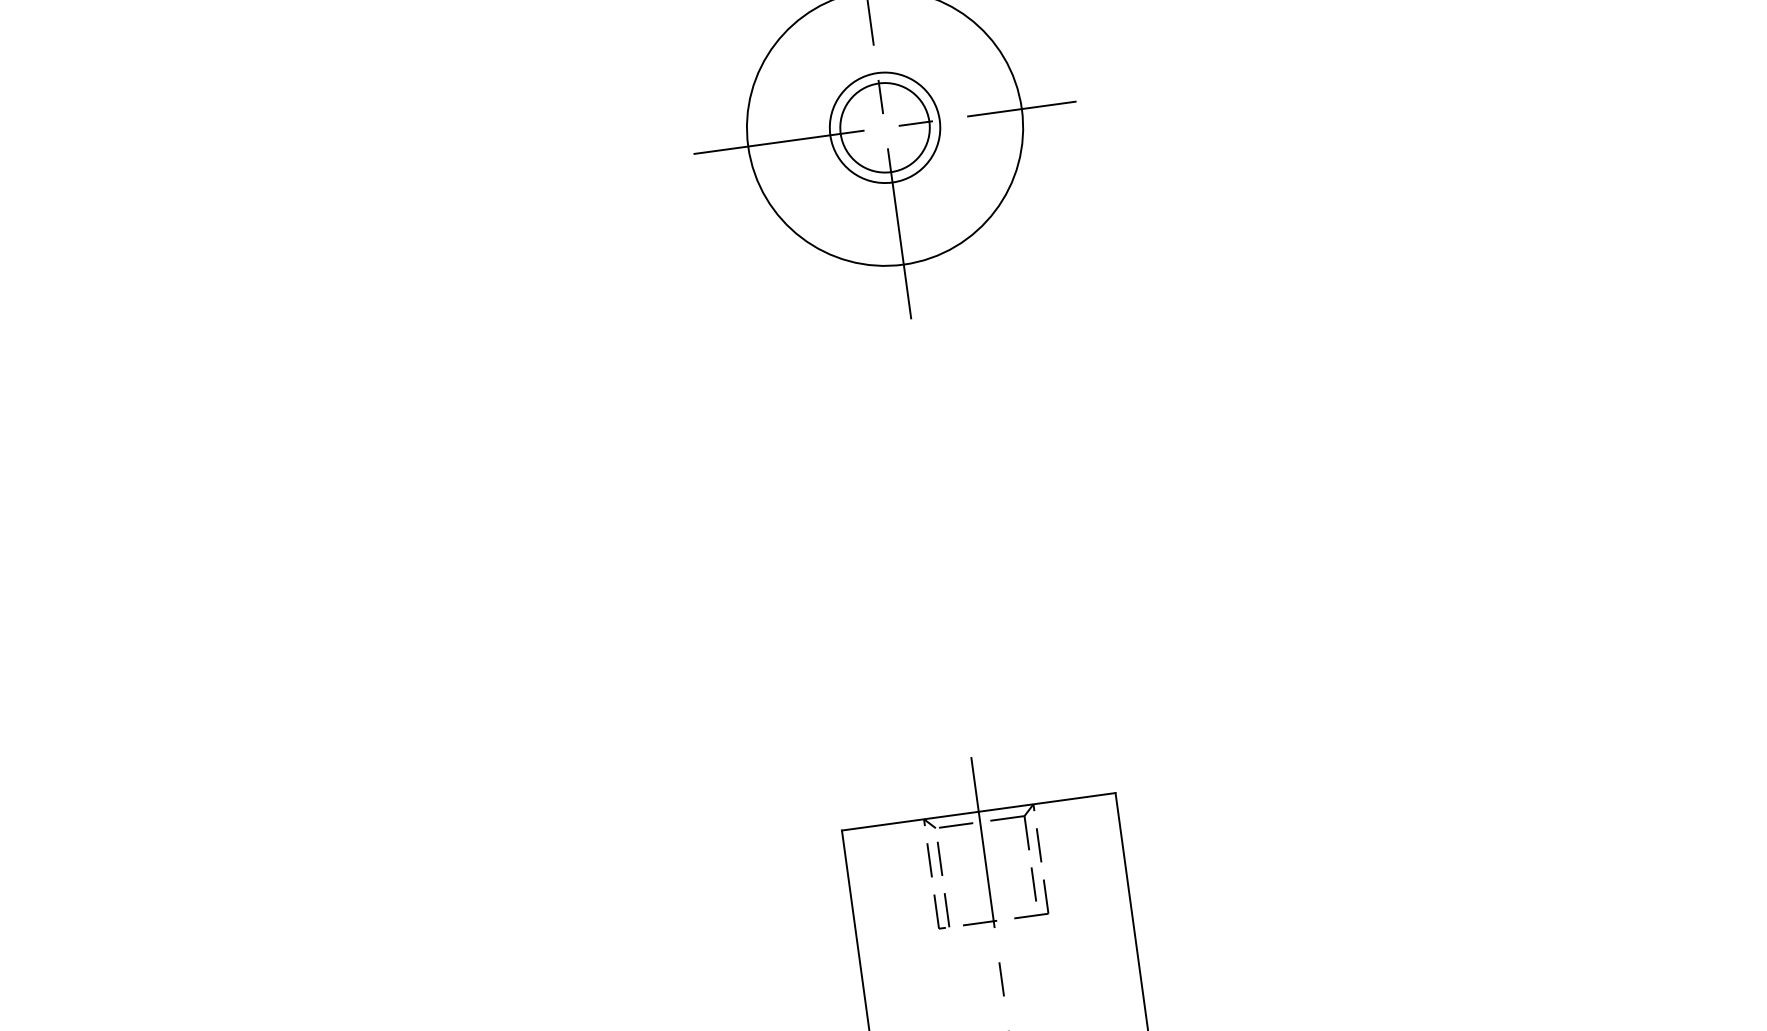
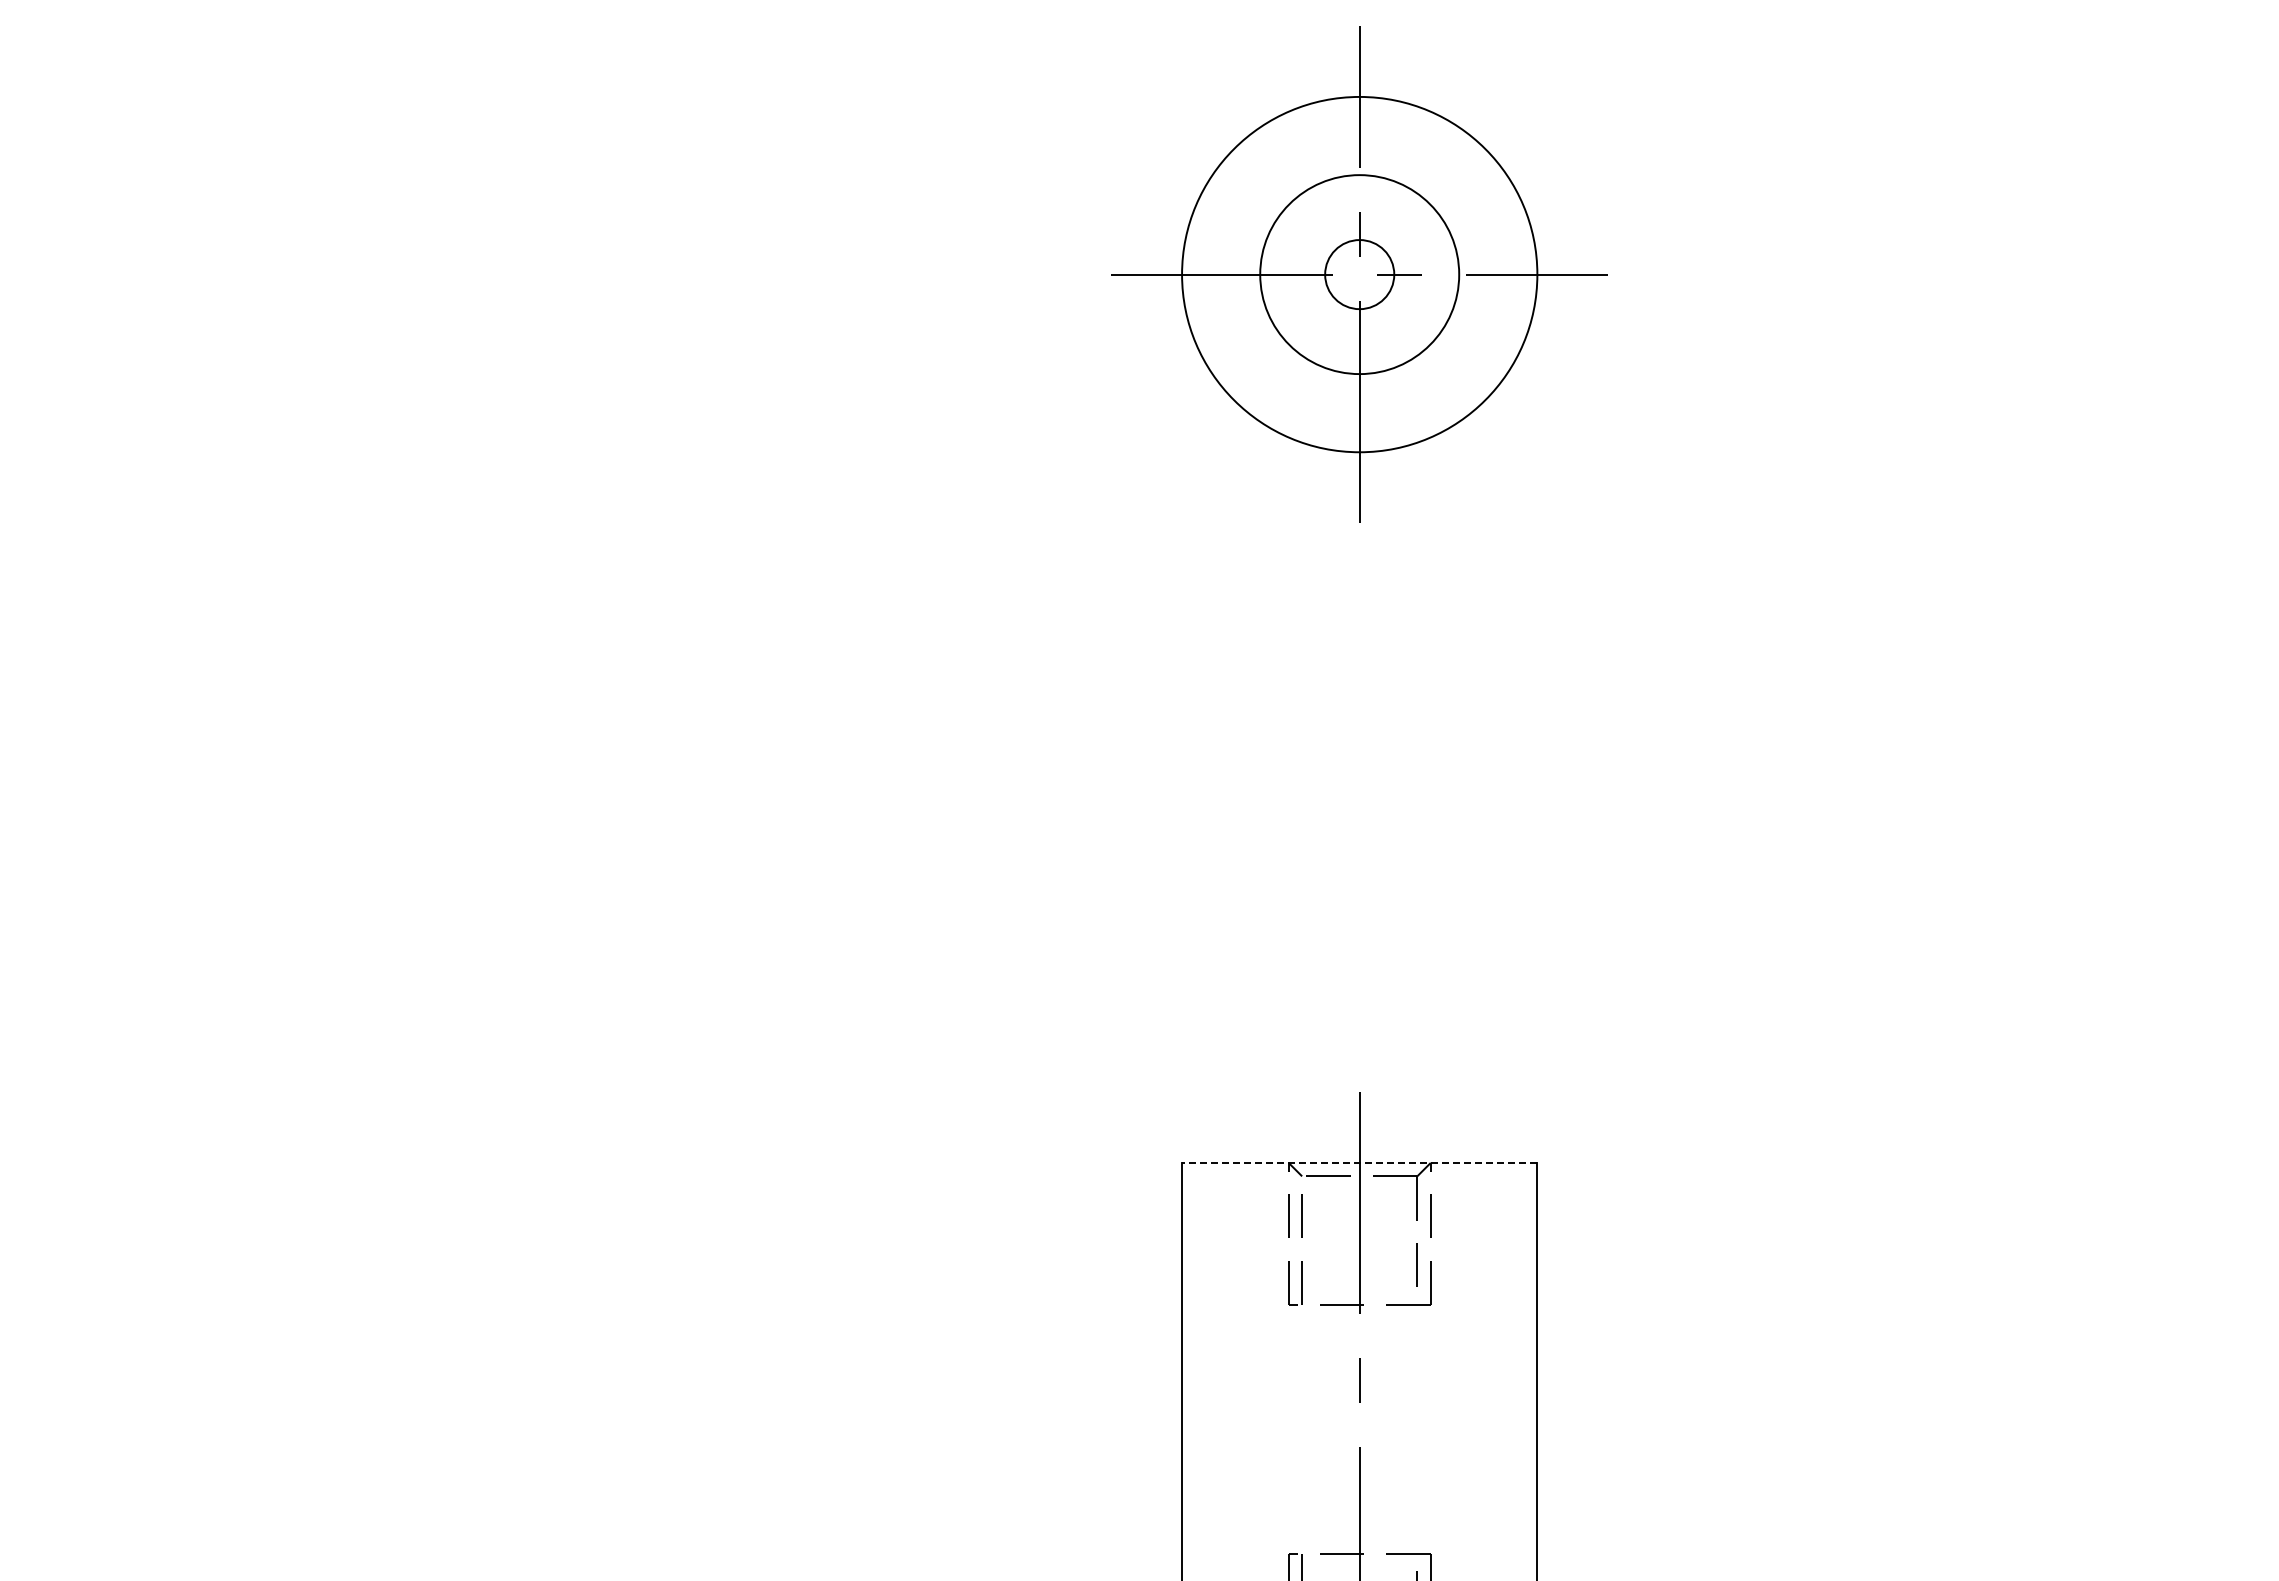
circle: (884, 127) -> (1359, 274), size x0.6
circle: (884, 127) -> (1359, 274), size x1.4
line: (978, 811) -> (1359, 1162), solid -> dashed

